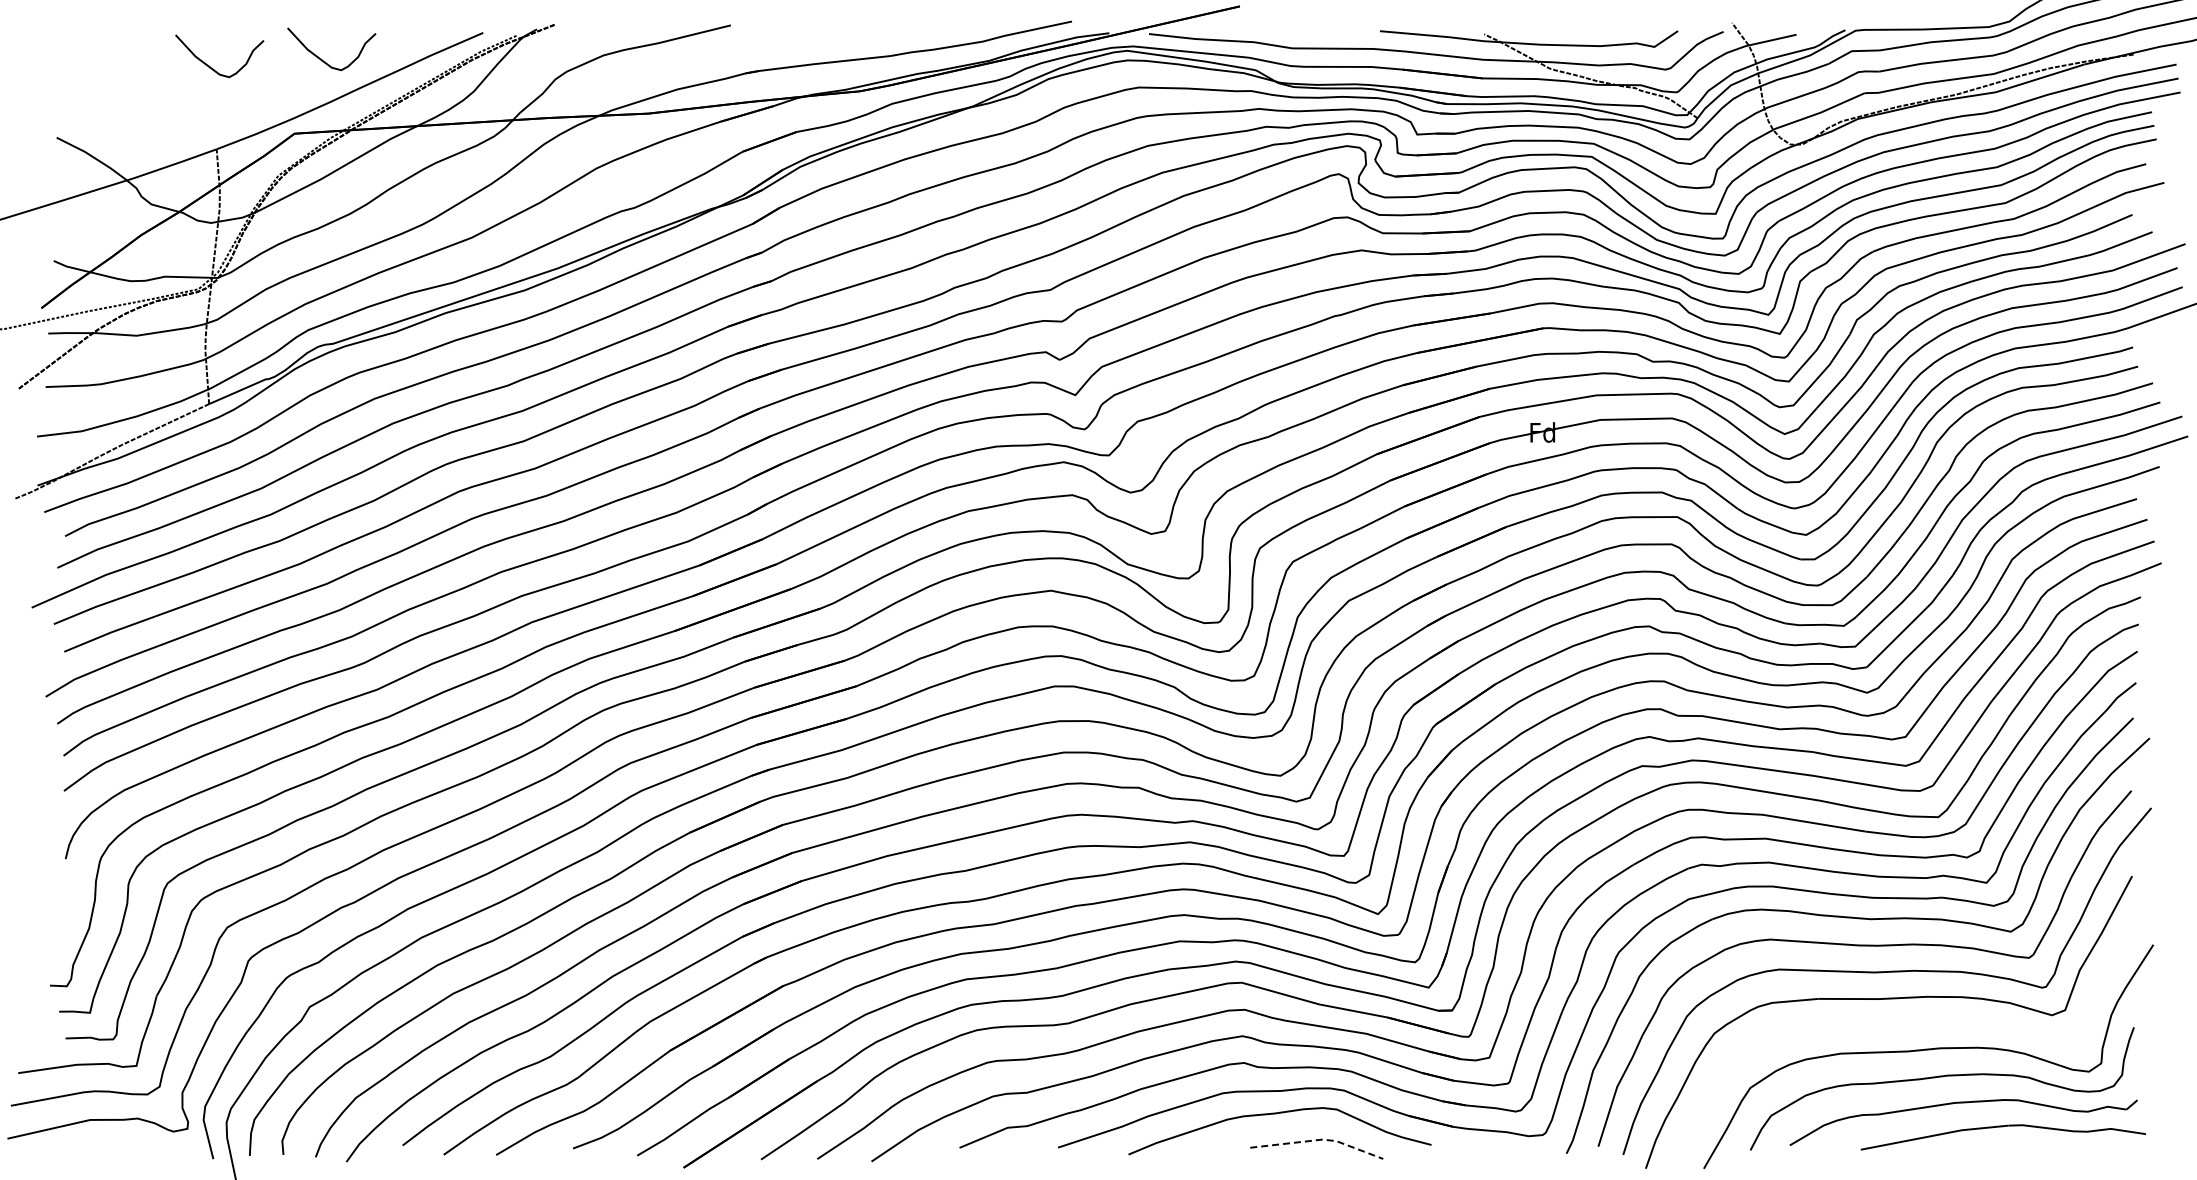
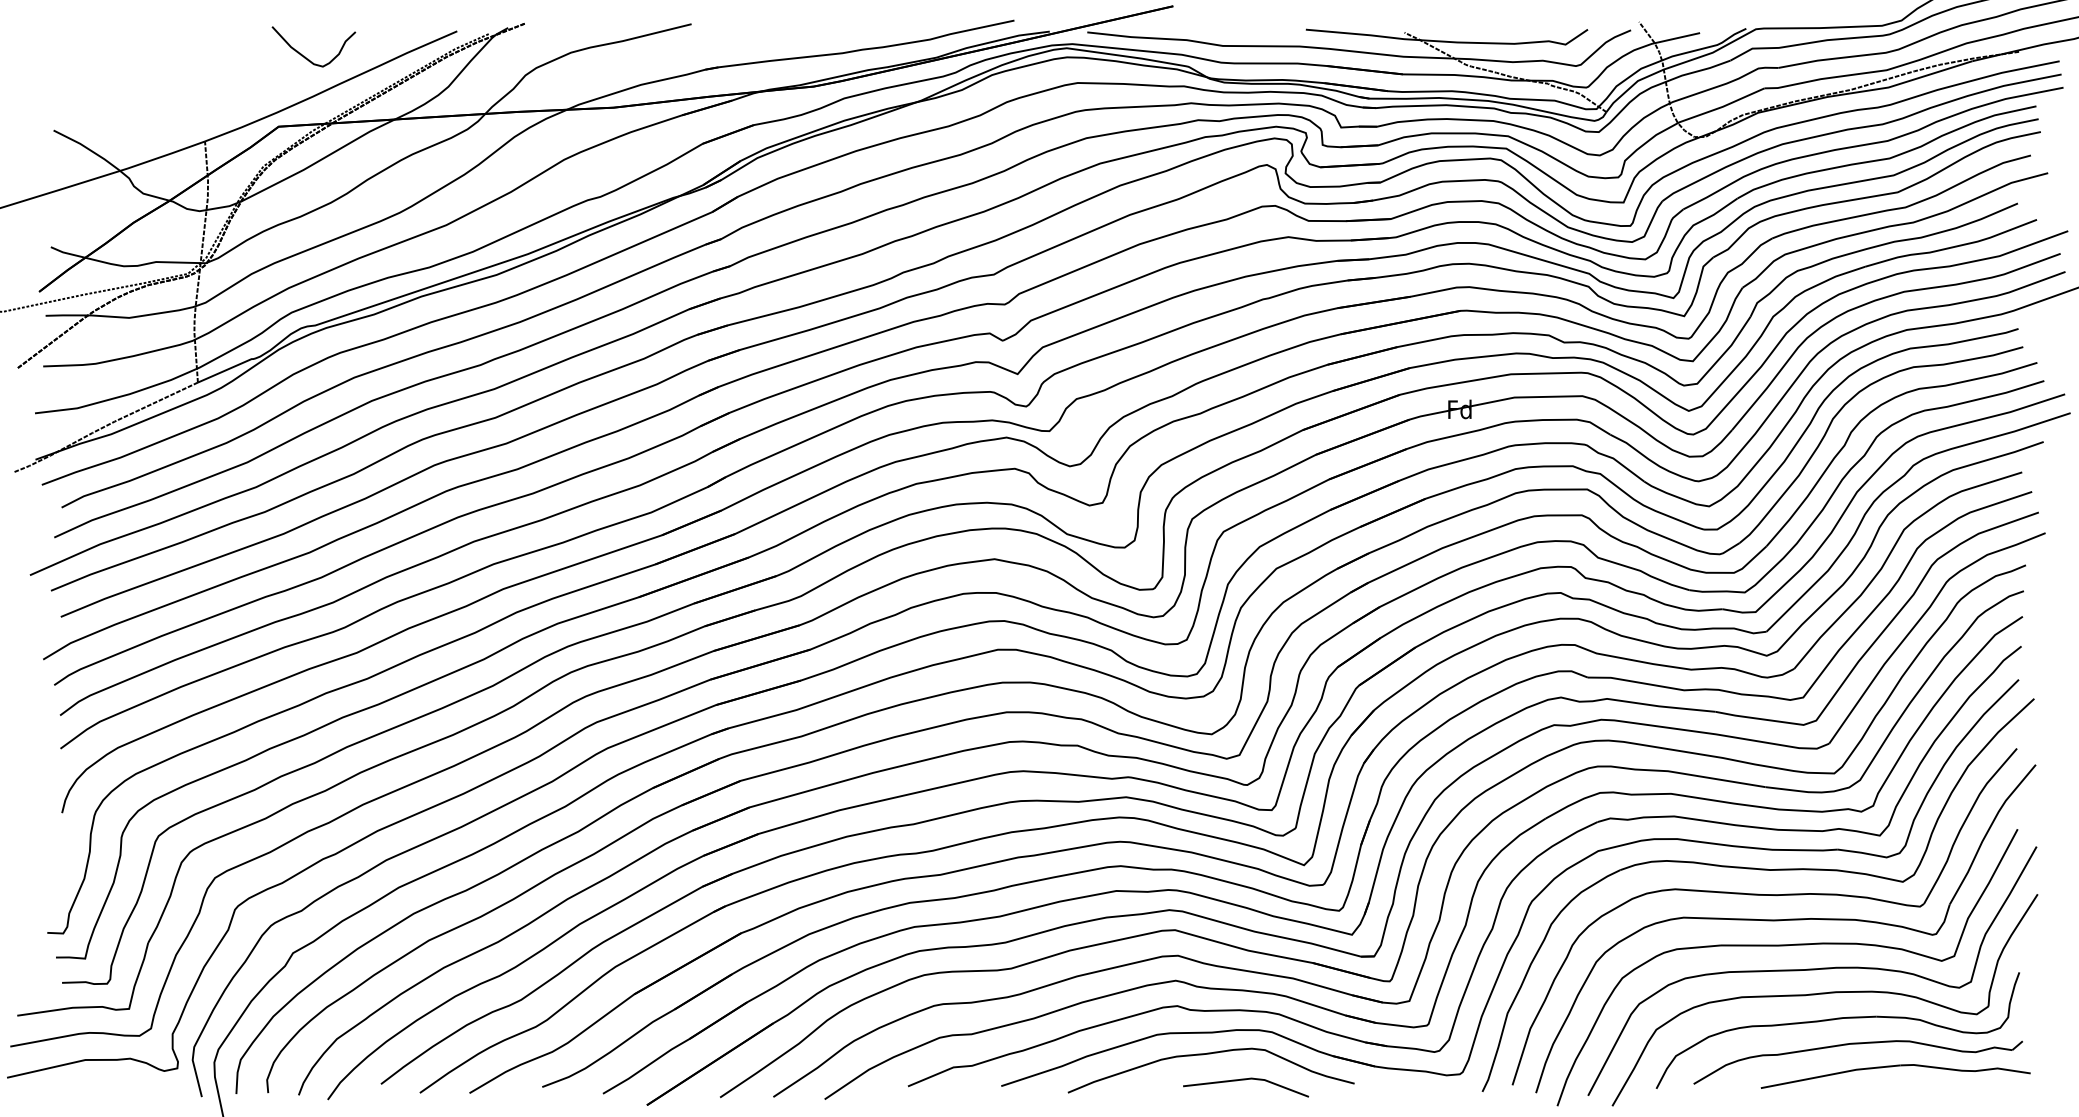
curve: (213, 68) -> (202, 65), removed
curve: (1914, 1025) -> (1811, 970), added
line: (1319, 1139) -> (1248, 1078), dashed -> solid

